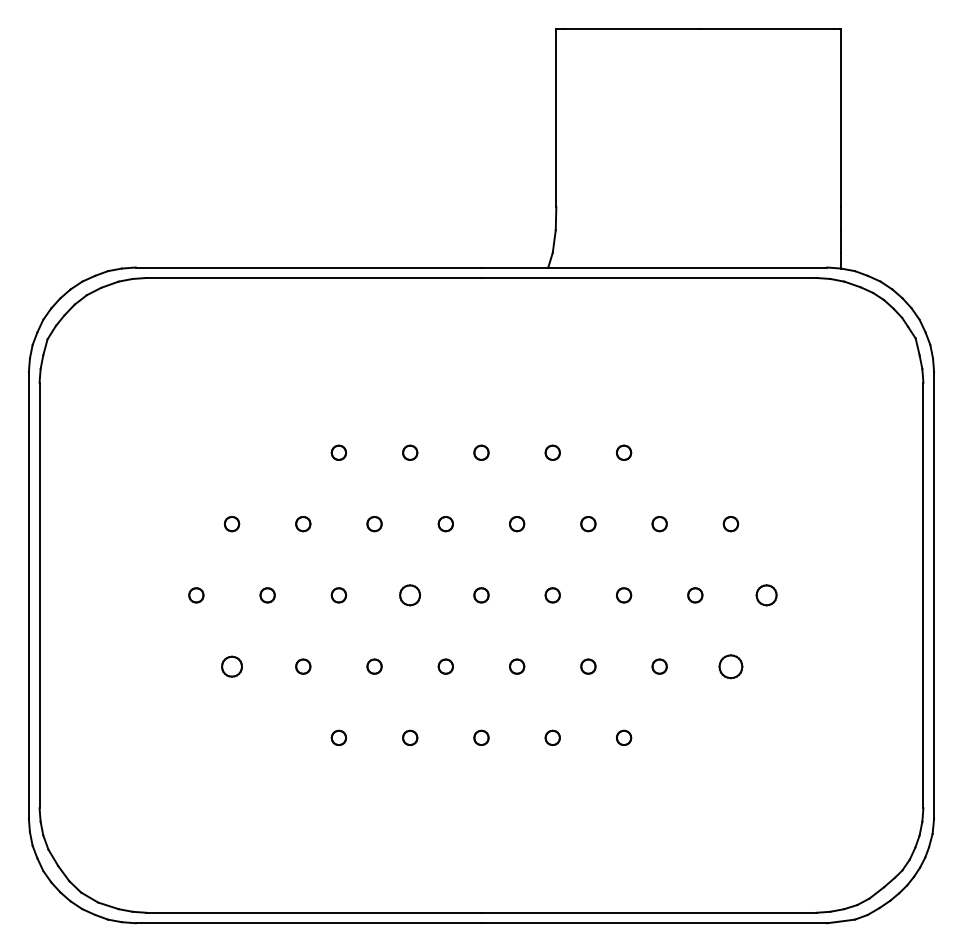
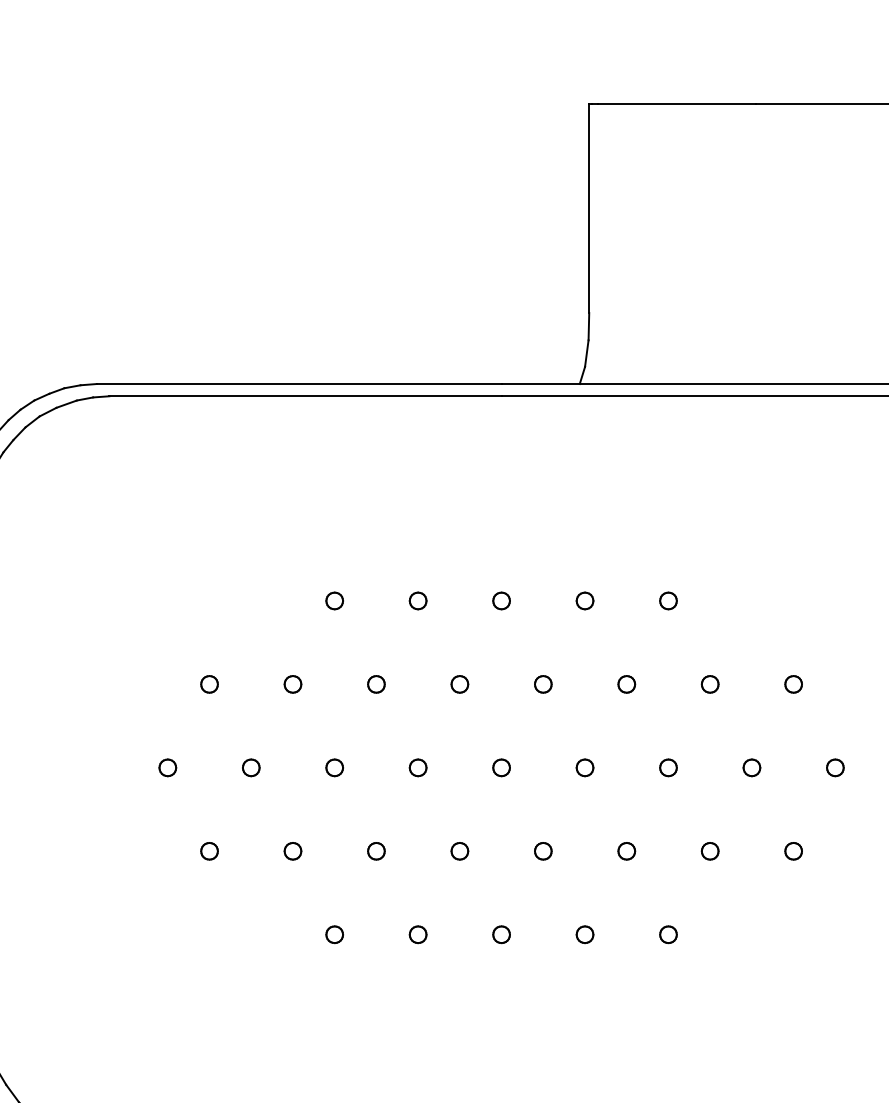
part: (410, 595) -> (418, 767), size x0.71
part: (766, 595) -> (835, 767), size x0.71
part: (231, 666) -> (208, 851), size x0.71
part: (730, 666) -> (793, 851), size x0.62

